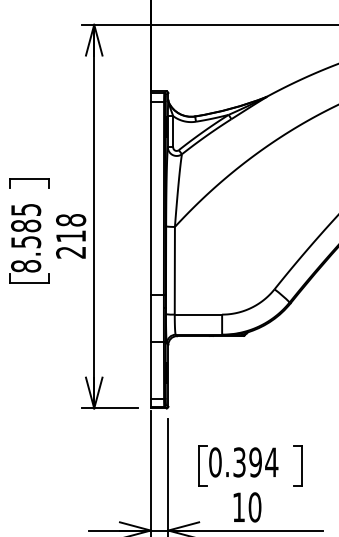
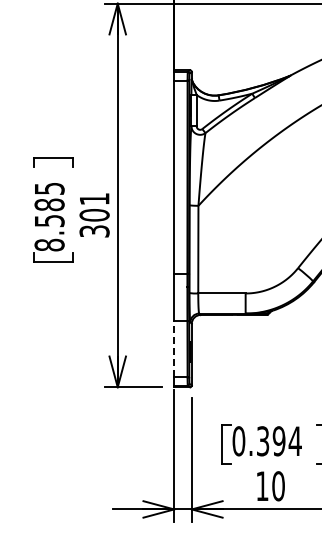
text: (71, 236) -> (95, 215), 218 -> 301
line: (150, 369) -> (174, 348), solid -> dashed

